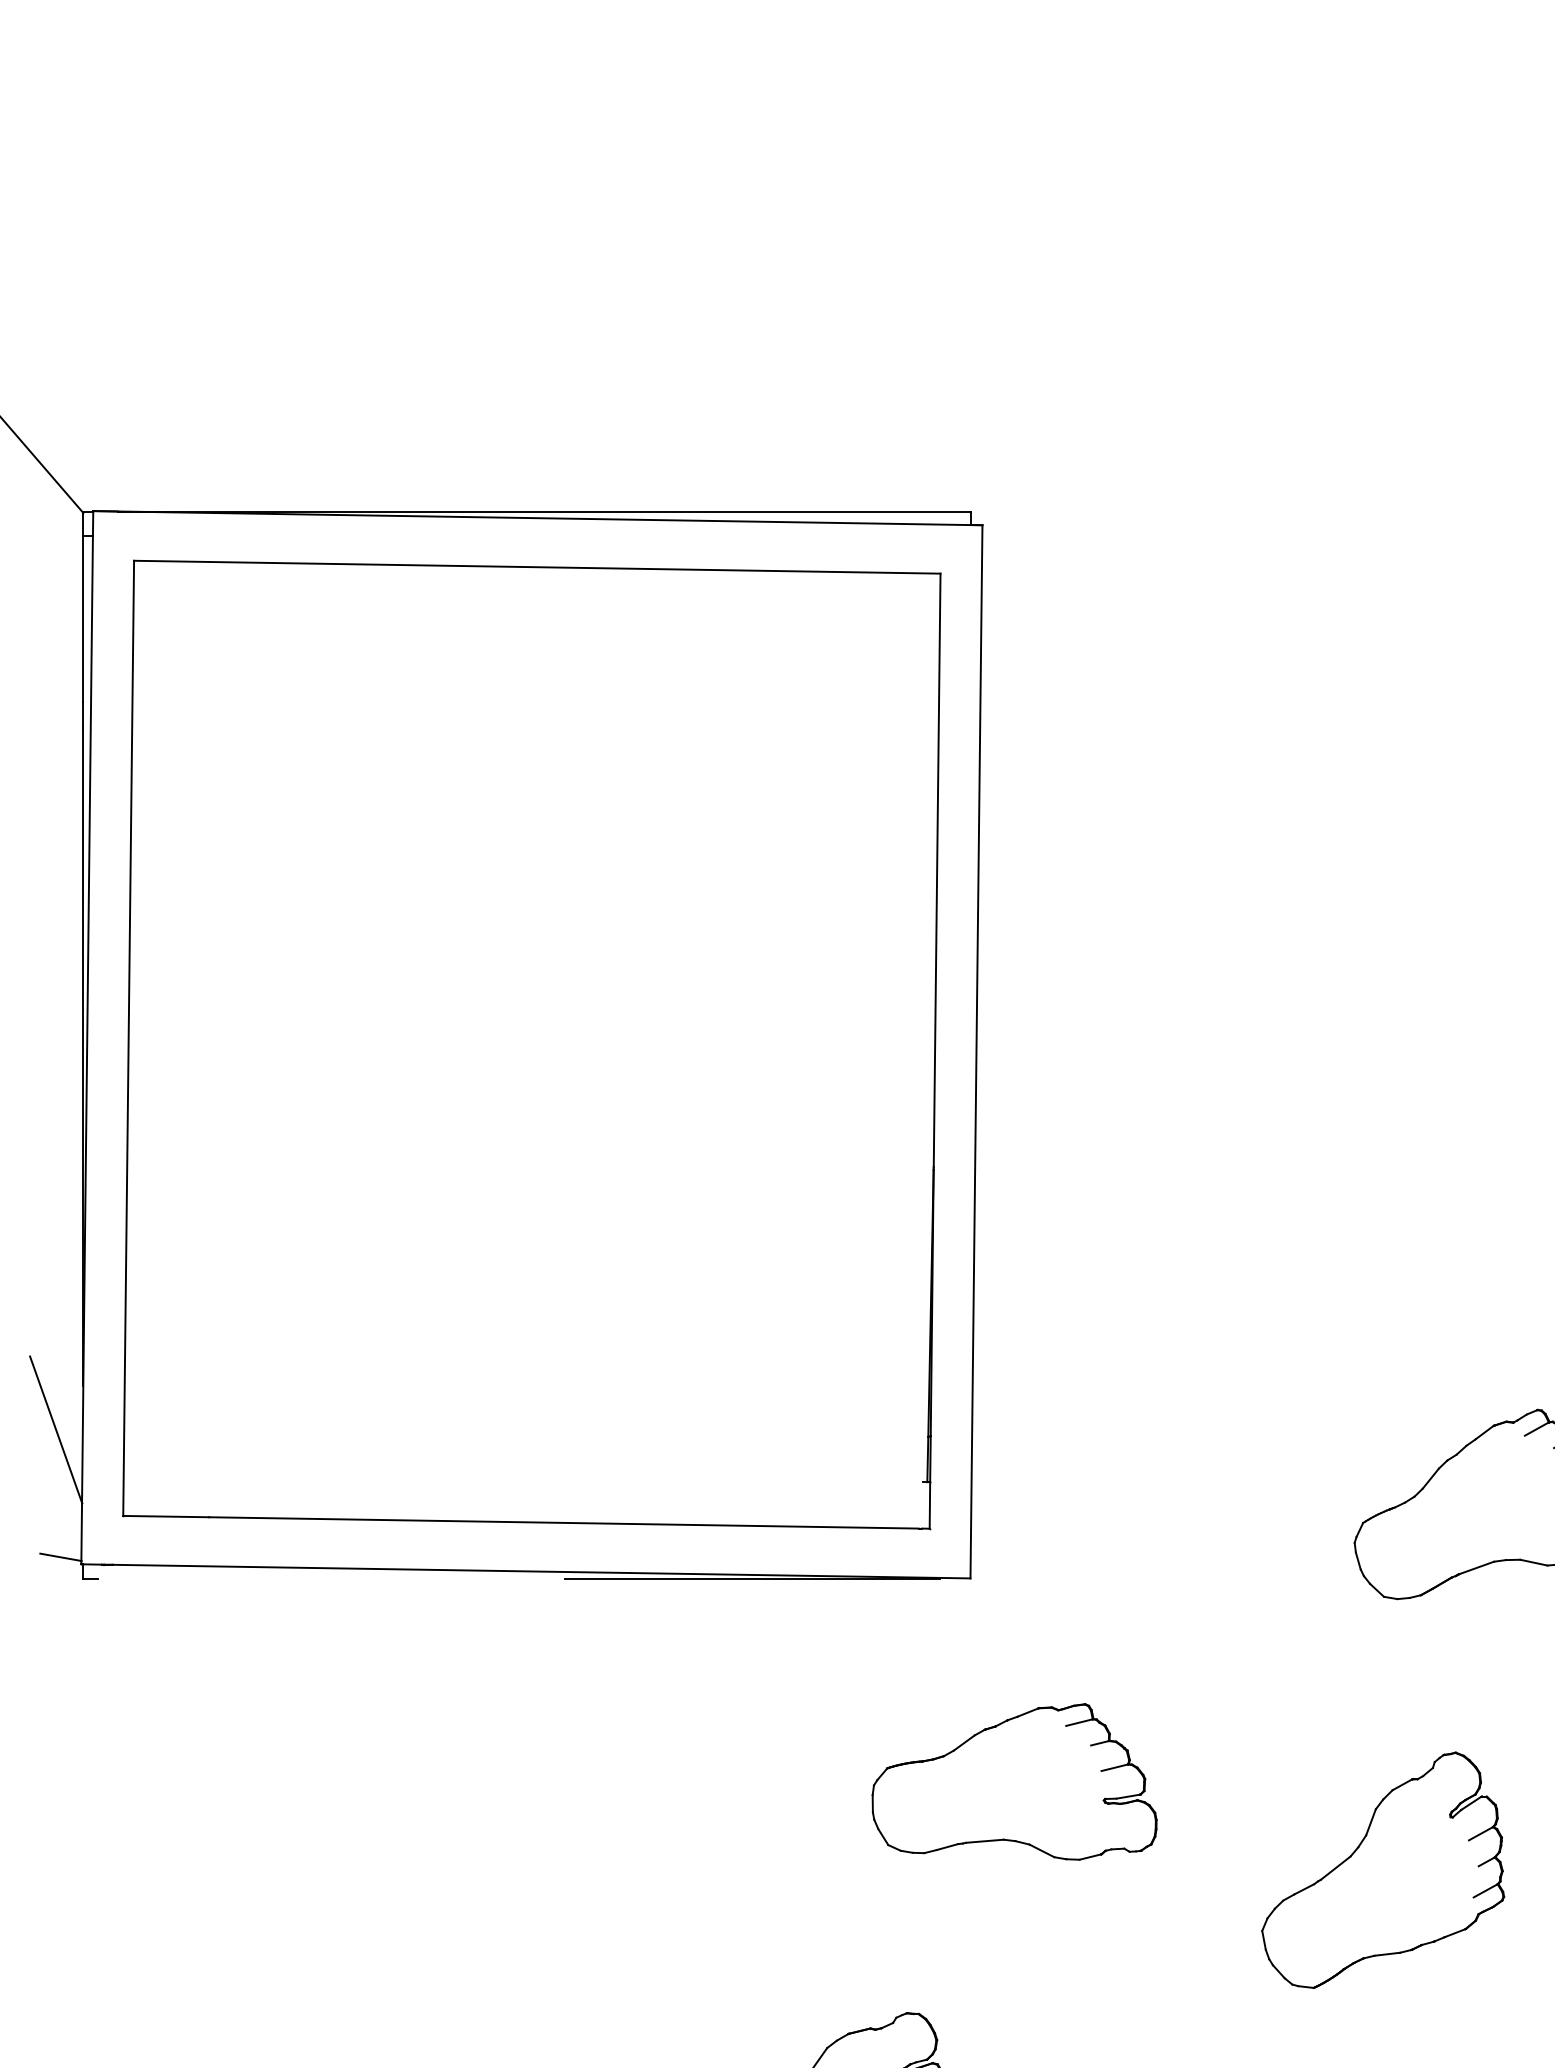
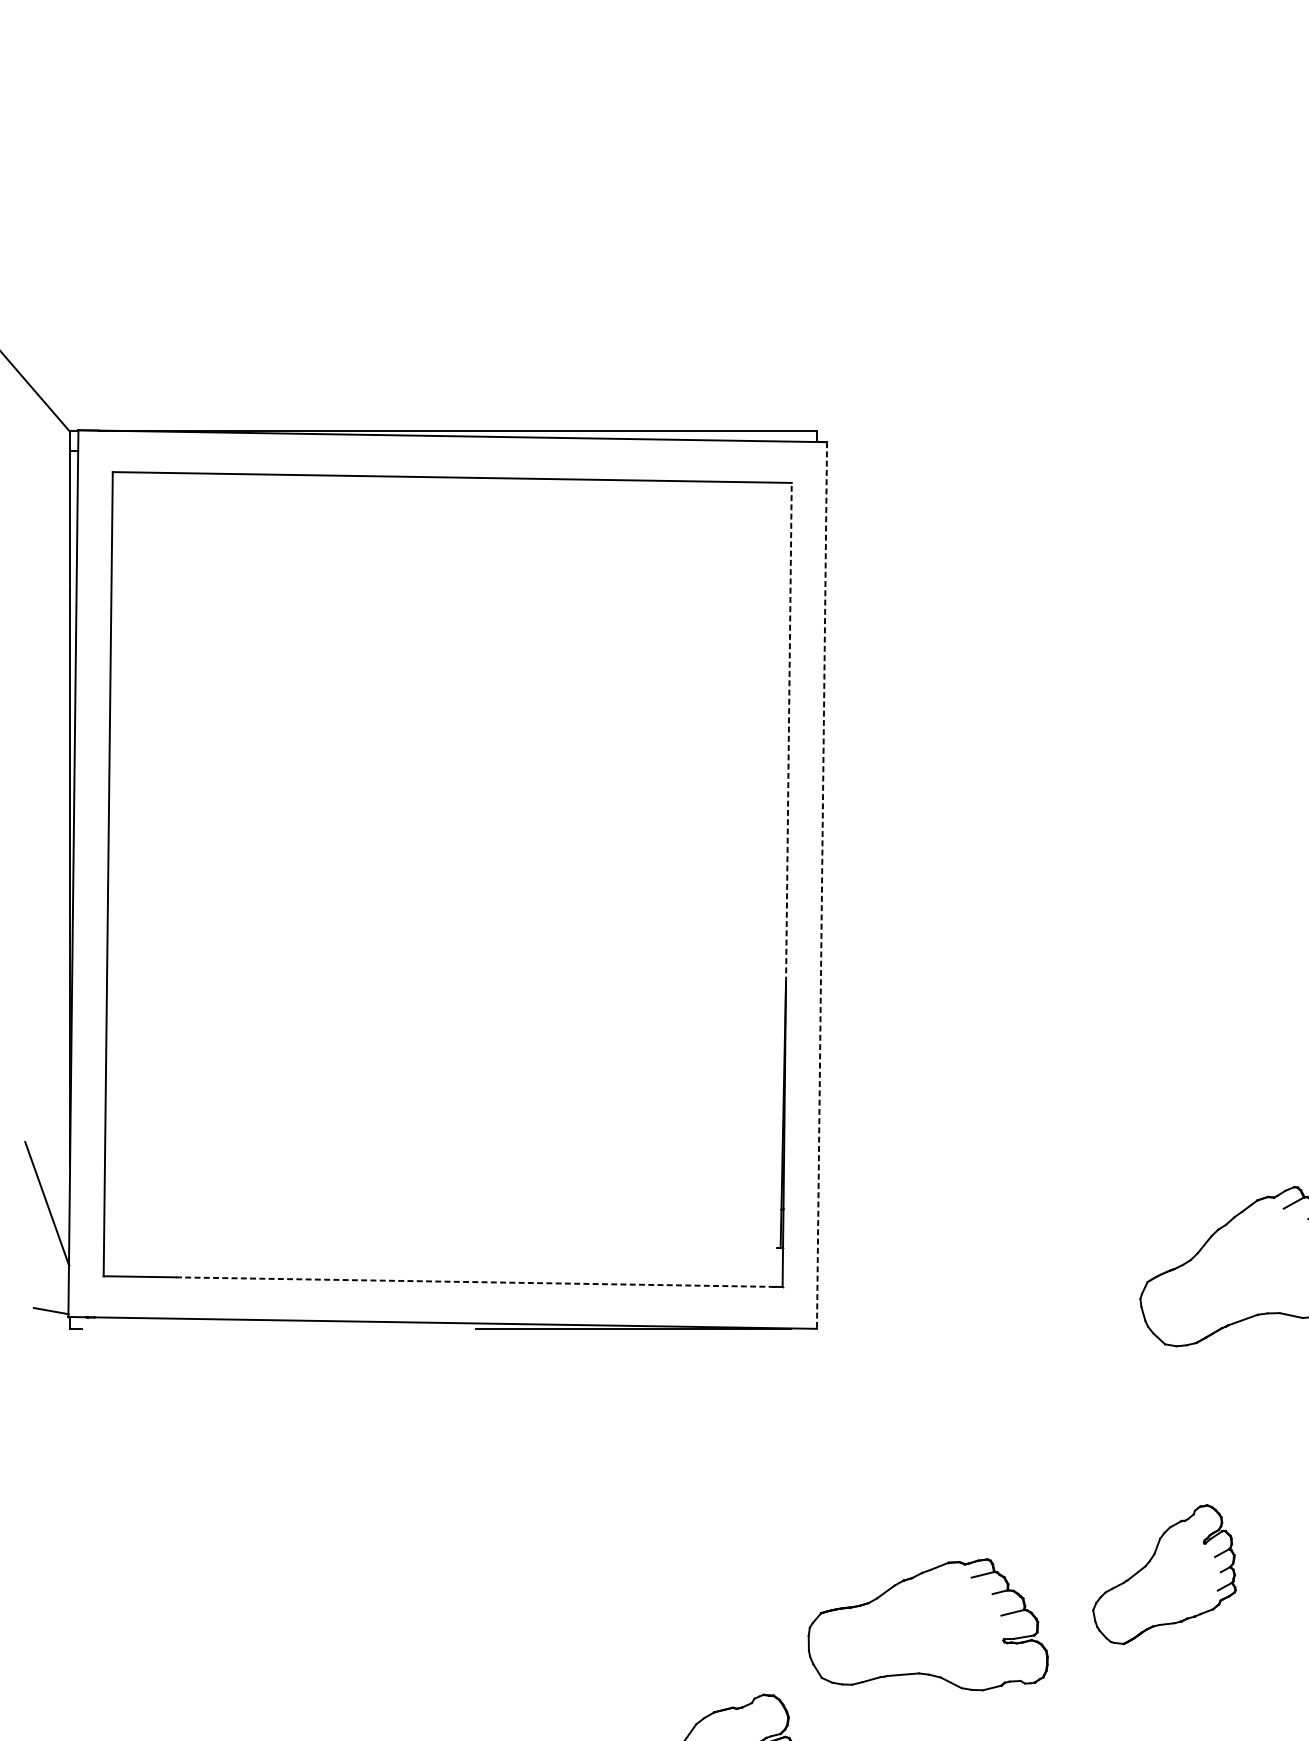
line: (937, 870) -> (789, 732), solid -> dashed
line: (976, 1051) -> (822, 885), solid -> dashed
line: (563, 1522) -> (474, 1281), solid -> dashed
part: (1014, 1781) -> (928, 1624), moved
part: (1383, 1870) -> (1164, 1574), size x0.7

